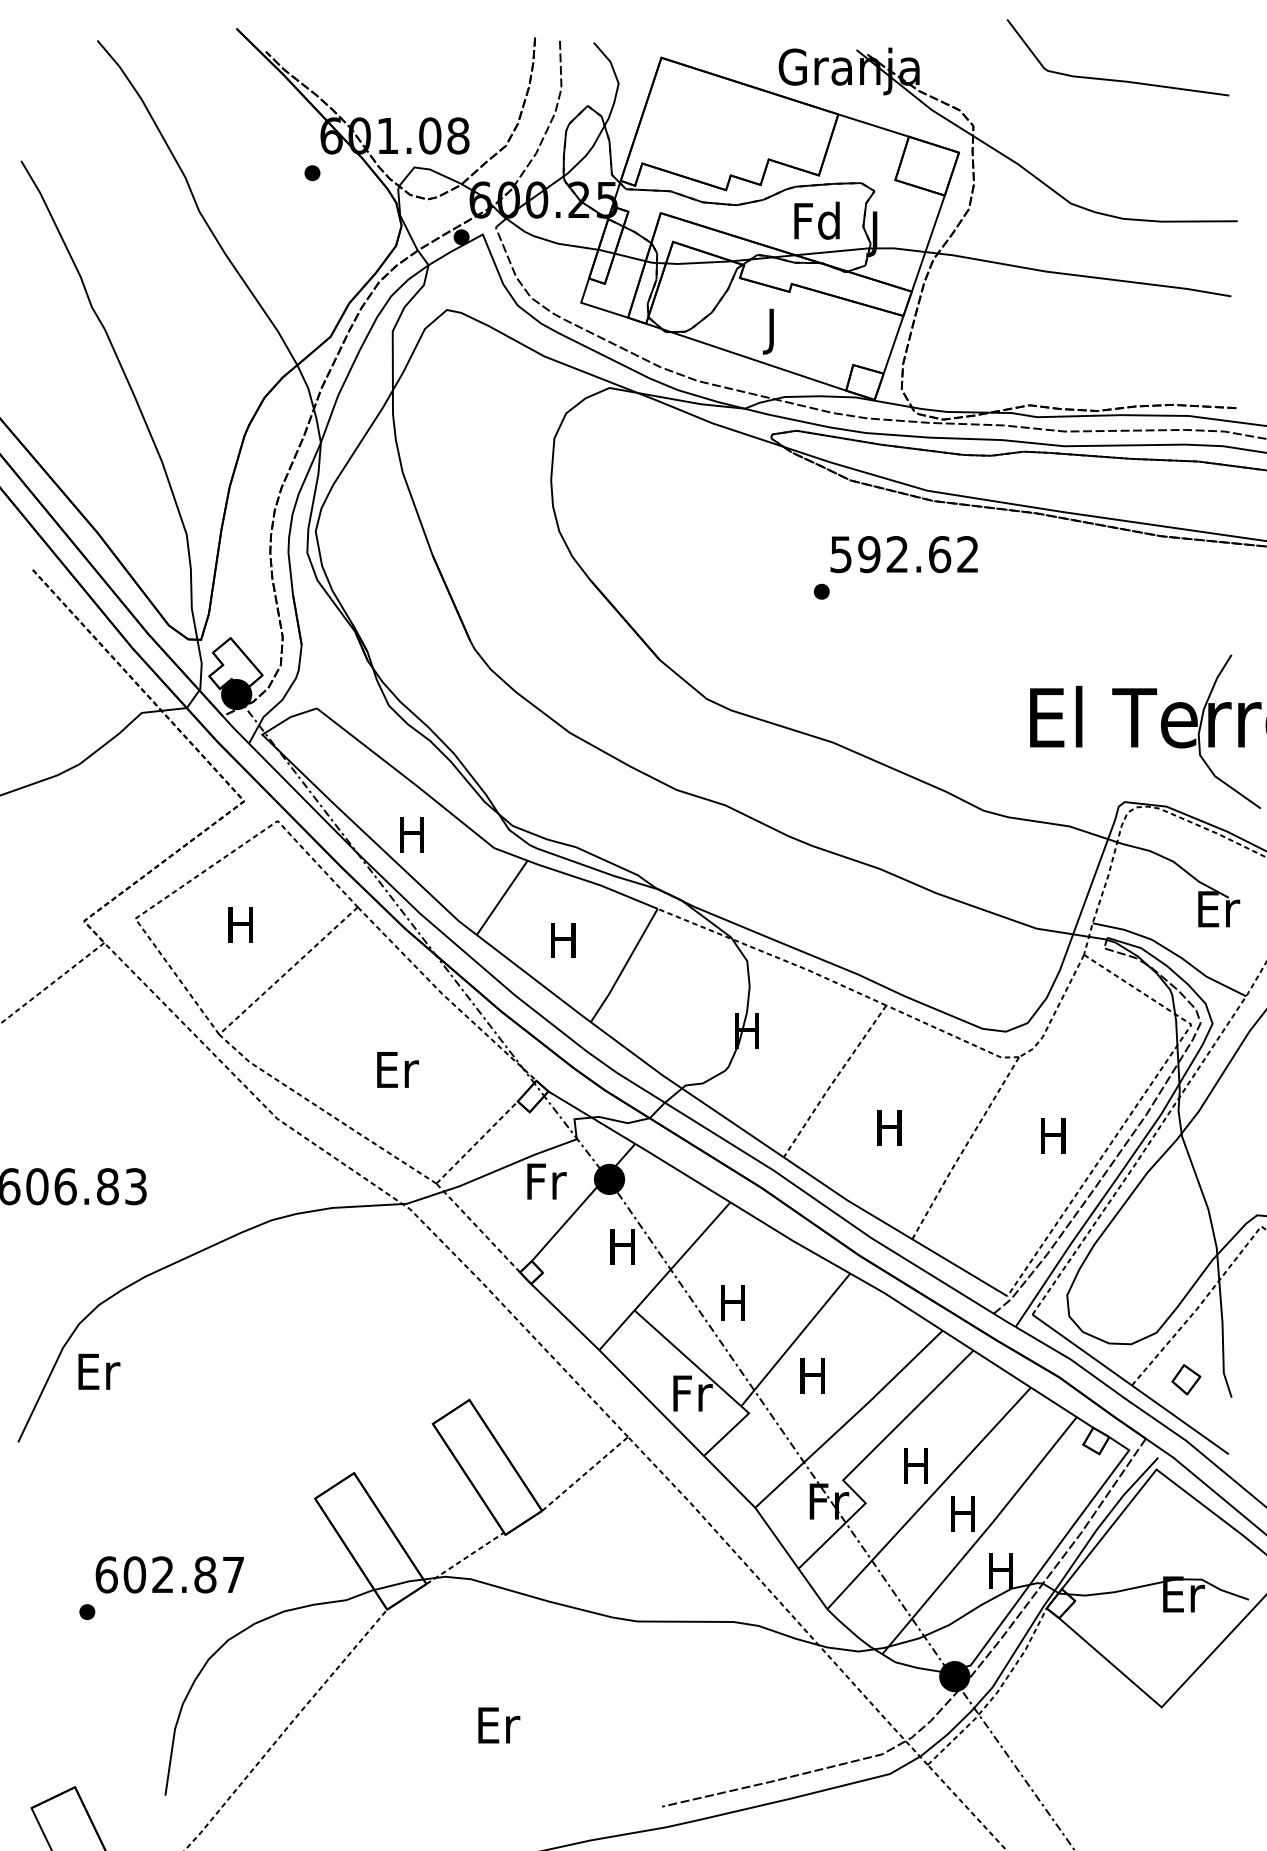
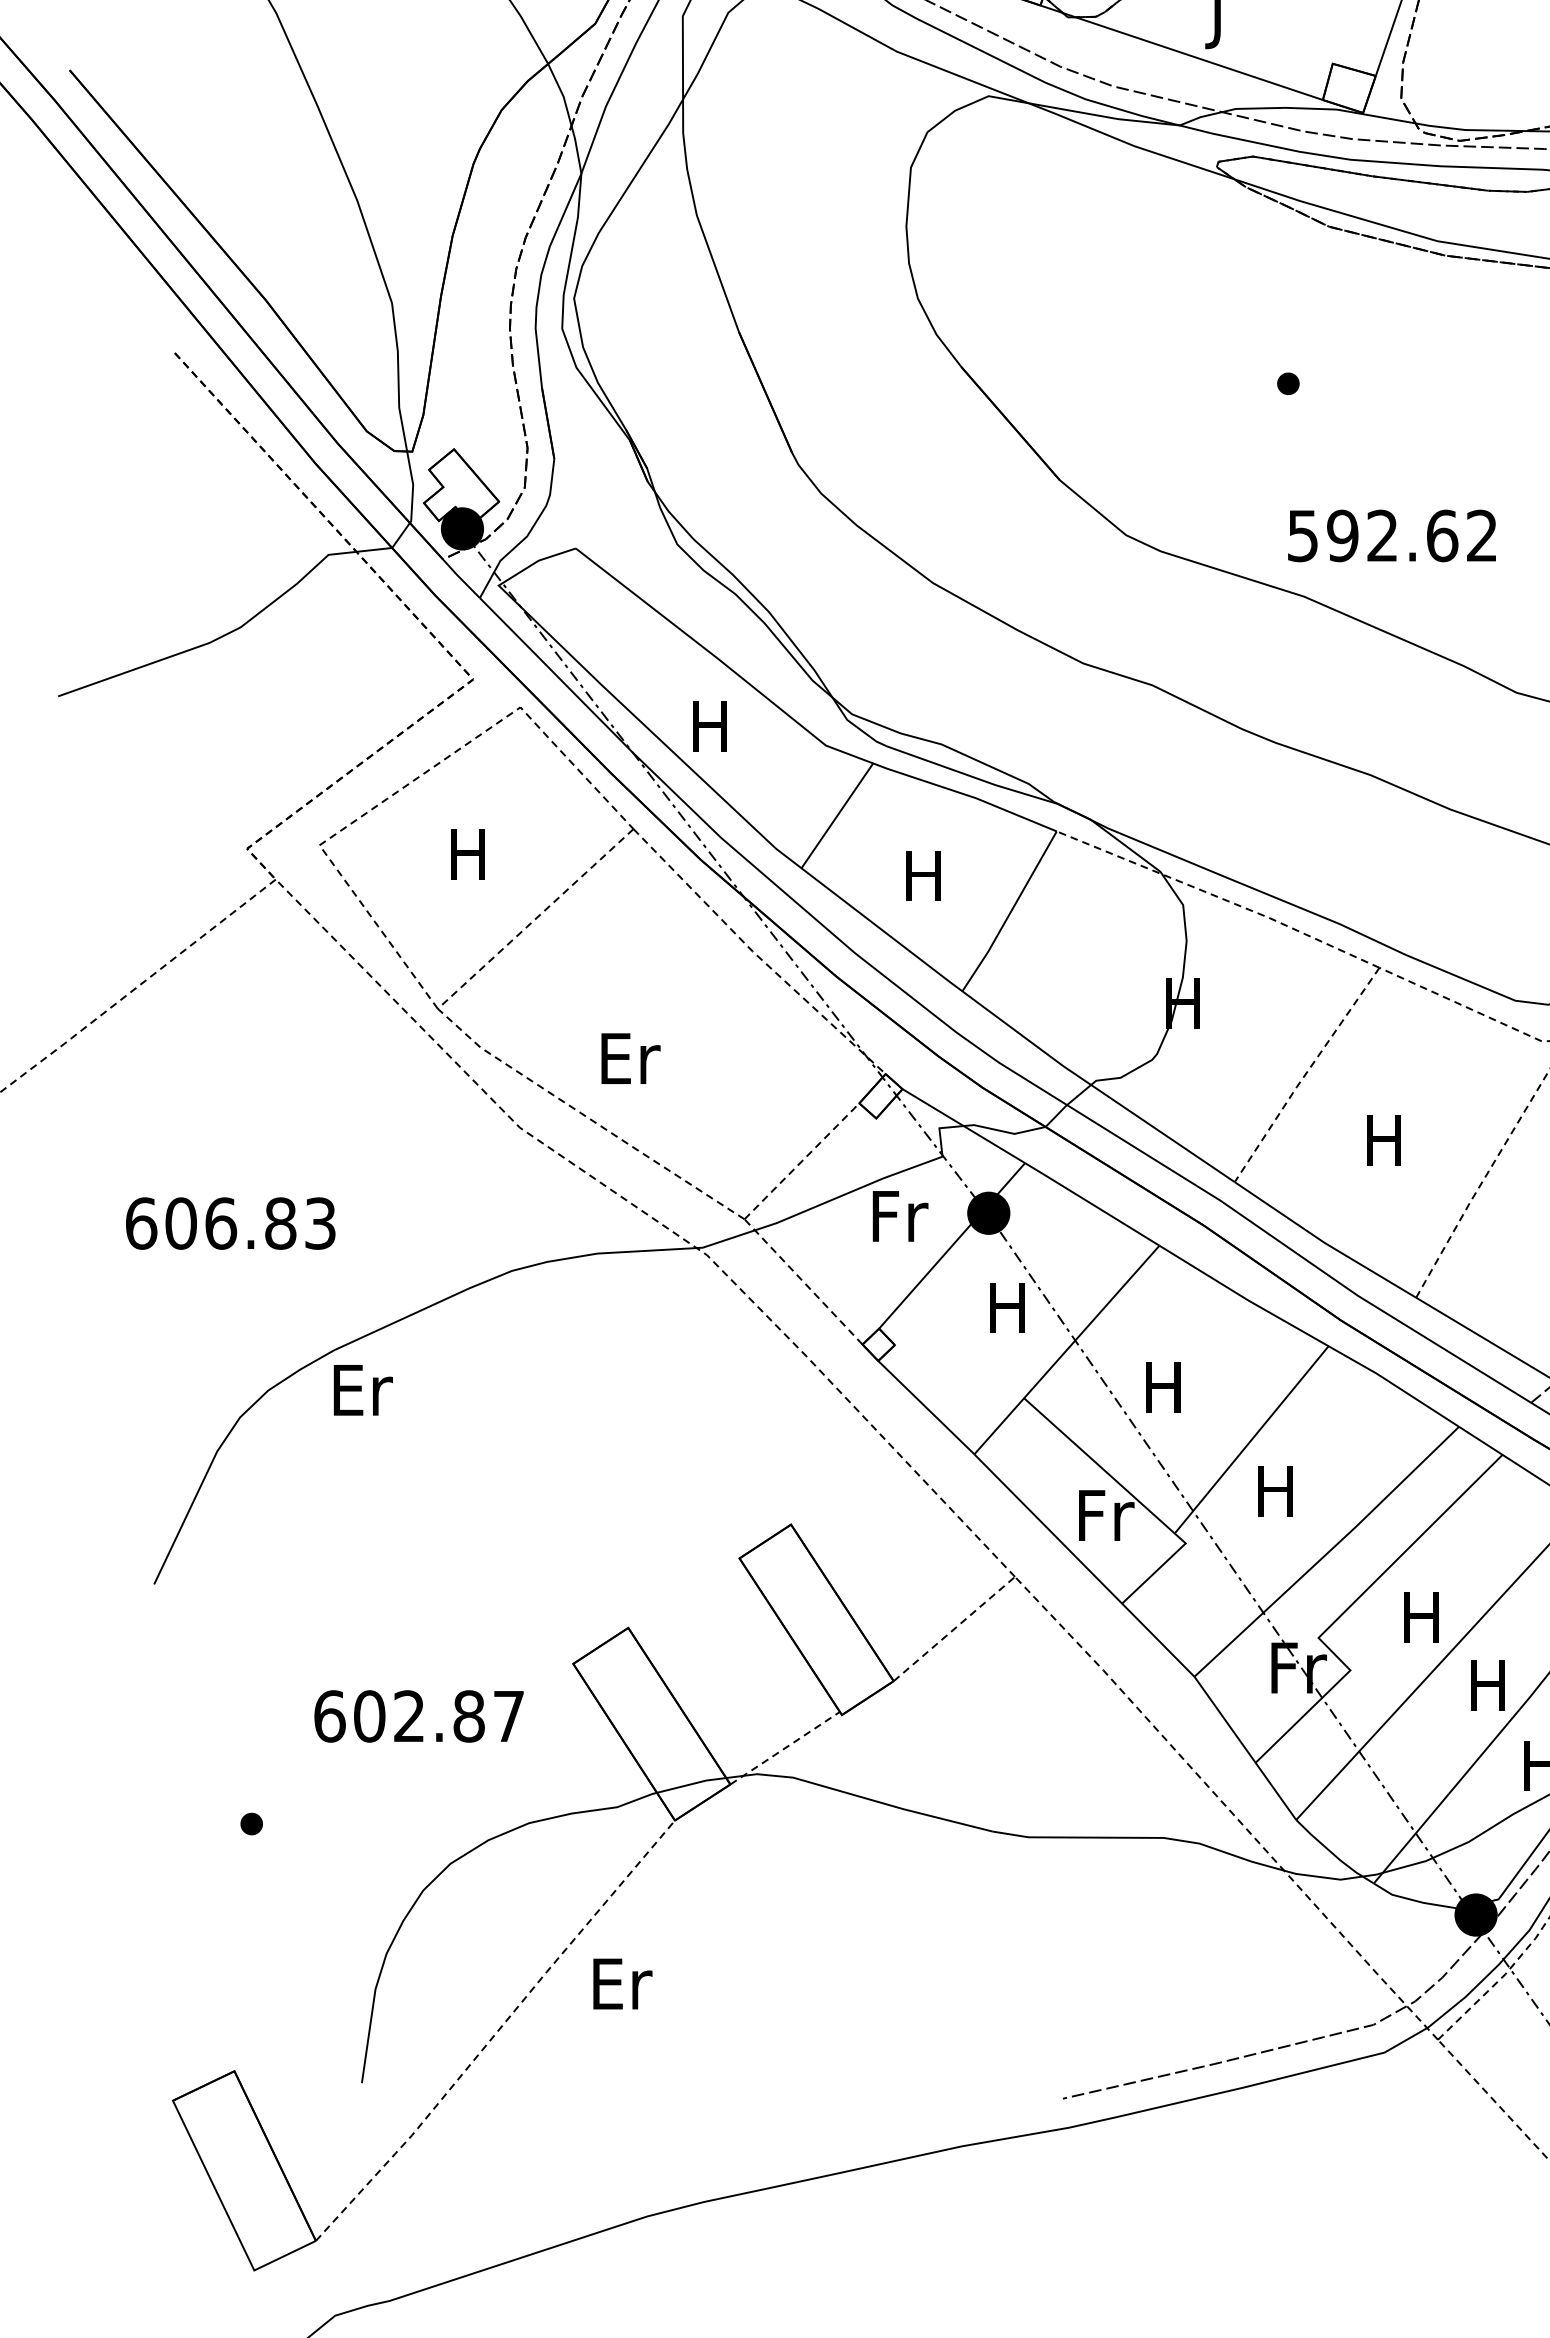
text: (903, 554) -> (1391, 535), moved
text: (397, 1069) -> (630, 1058), moved
text: (99, 1371) -> (363, 1389), moved
text: (169, 1574) -> (418, 1715), moved
text: (499, 1725) -> (623, 1984), moved

